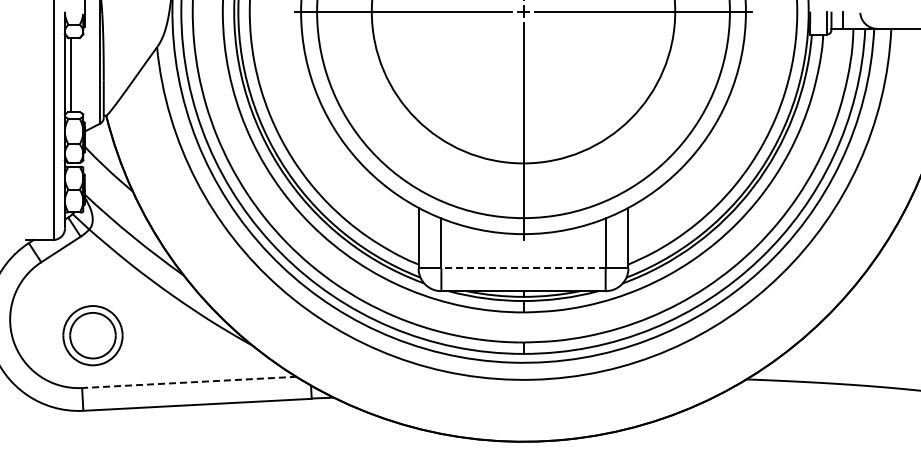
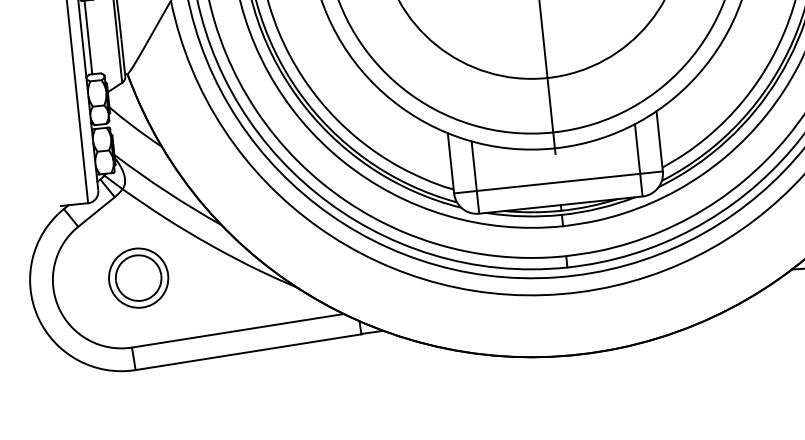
line: (523, 268) -> (558, 182), dashed -> solid
part: (92, 335) -> (138, 278), moved
line: (188, 382) -> (237, 330), dashed -> solid

